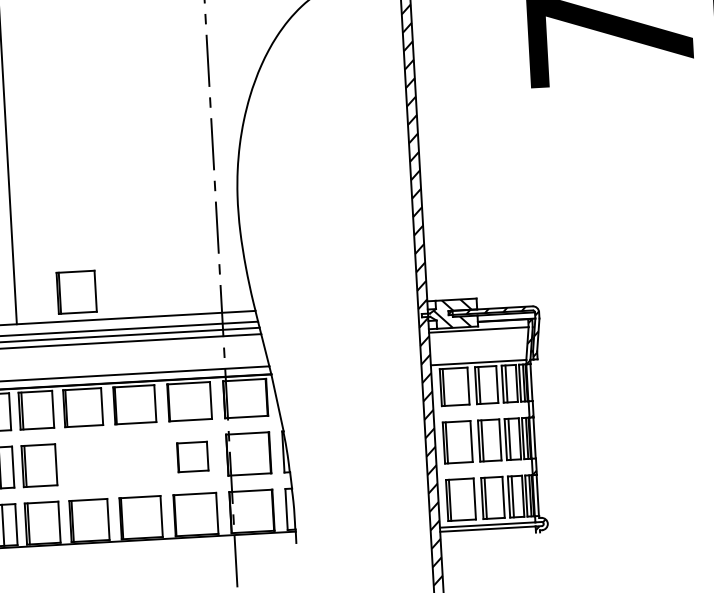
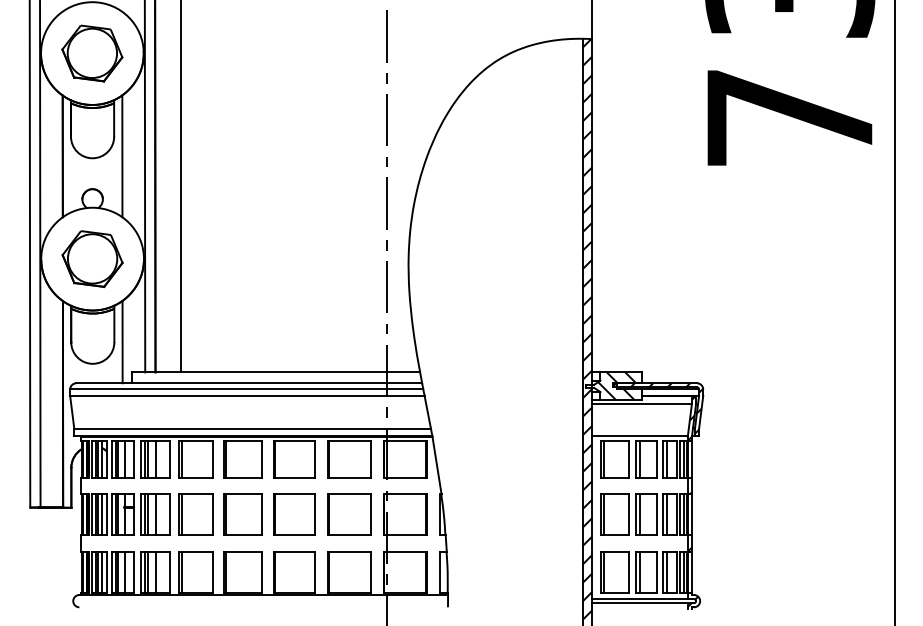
part: (76, 292) -> (242, 514), moved
part: (192, 456) -> (349, 514), size x1.43
part: (137, 459) -> (294, 514), added

